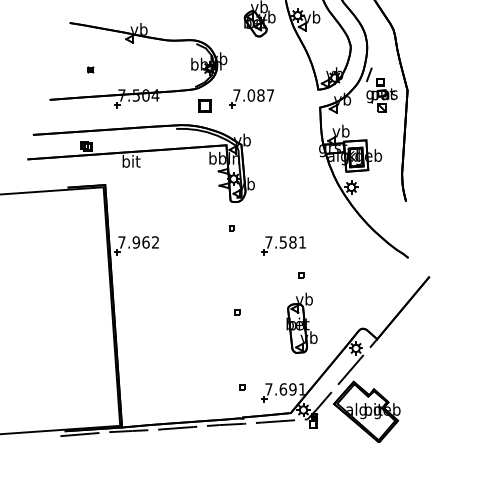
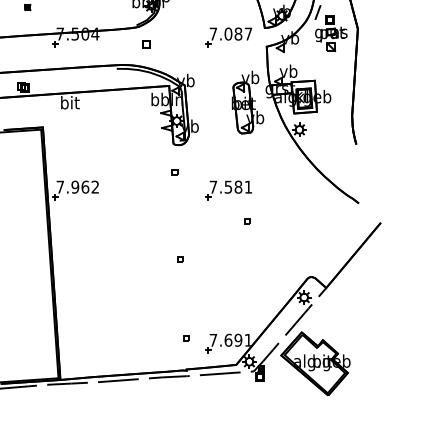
part: (251, 98) -> (228, 37), moved
part: (204, 105) -> (146, 44), size x0.62
part: (301, 322) -> (247, 101), moved

